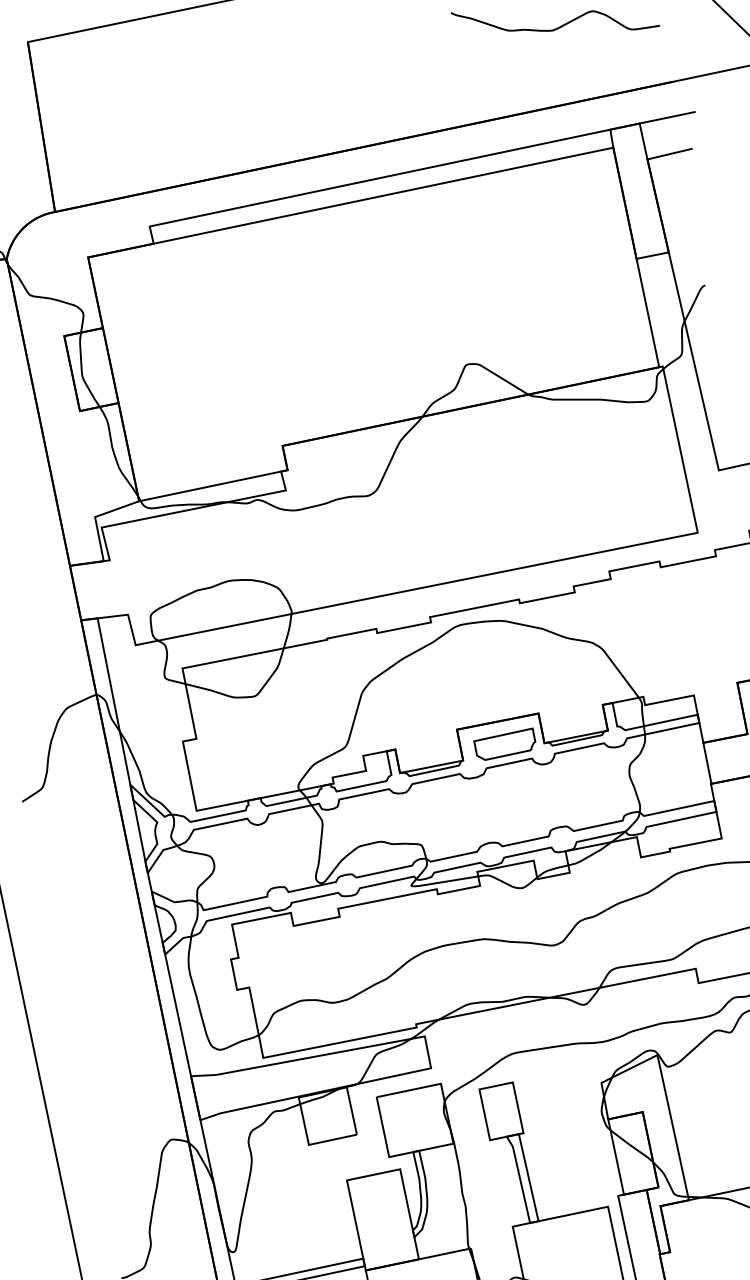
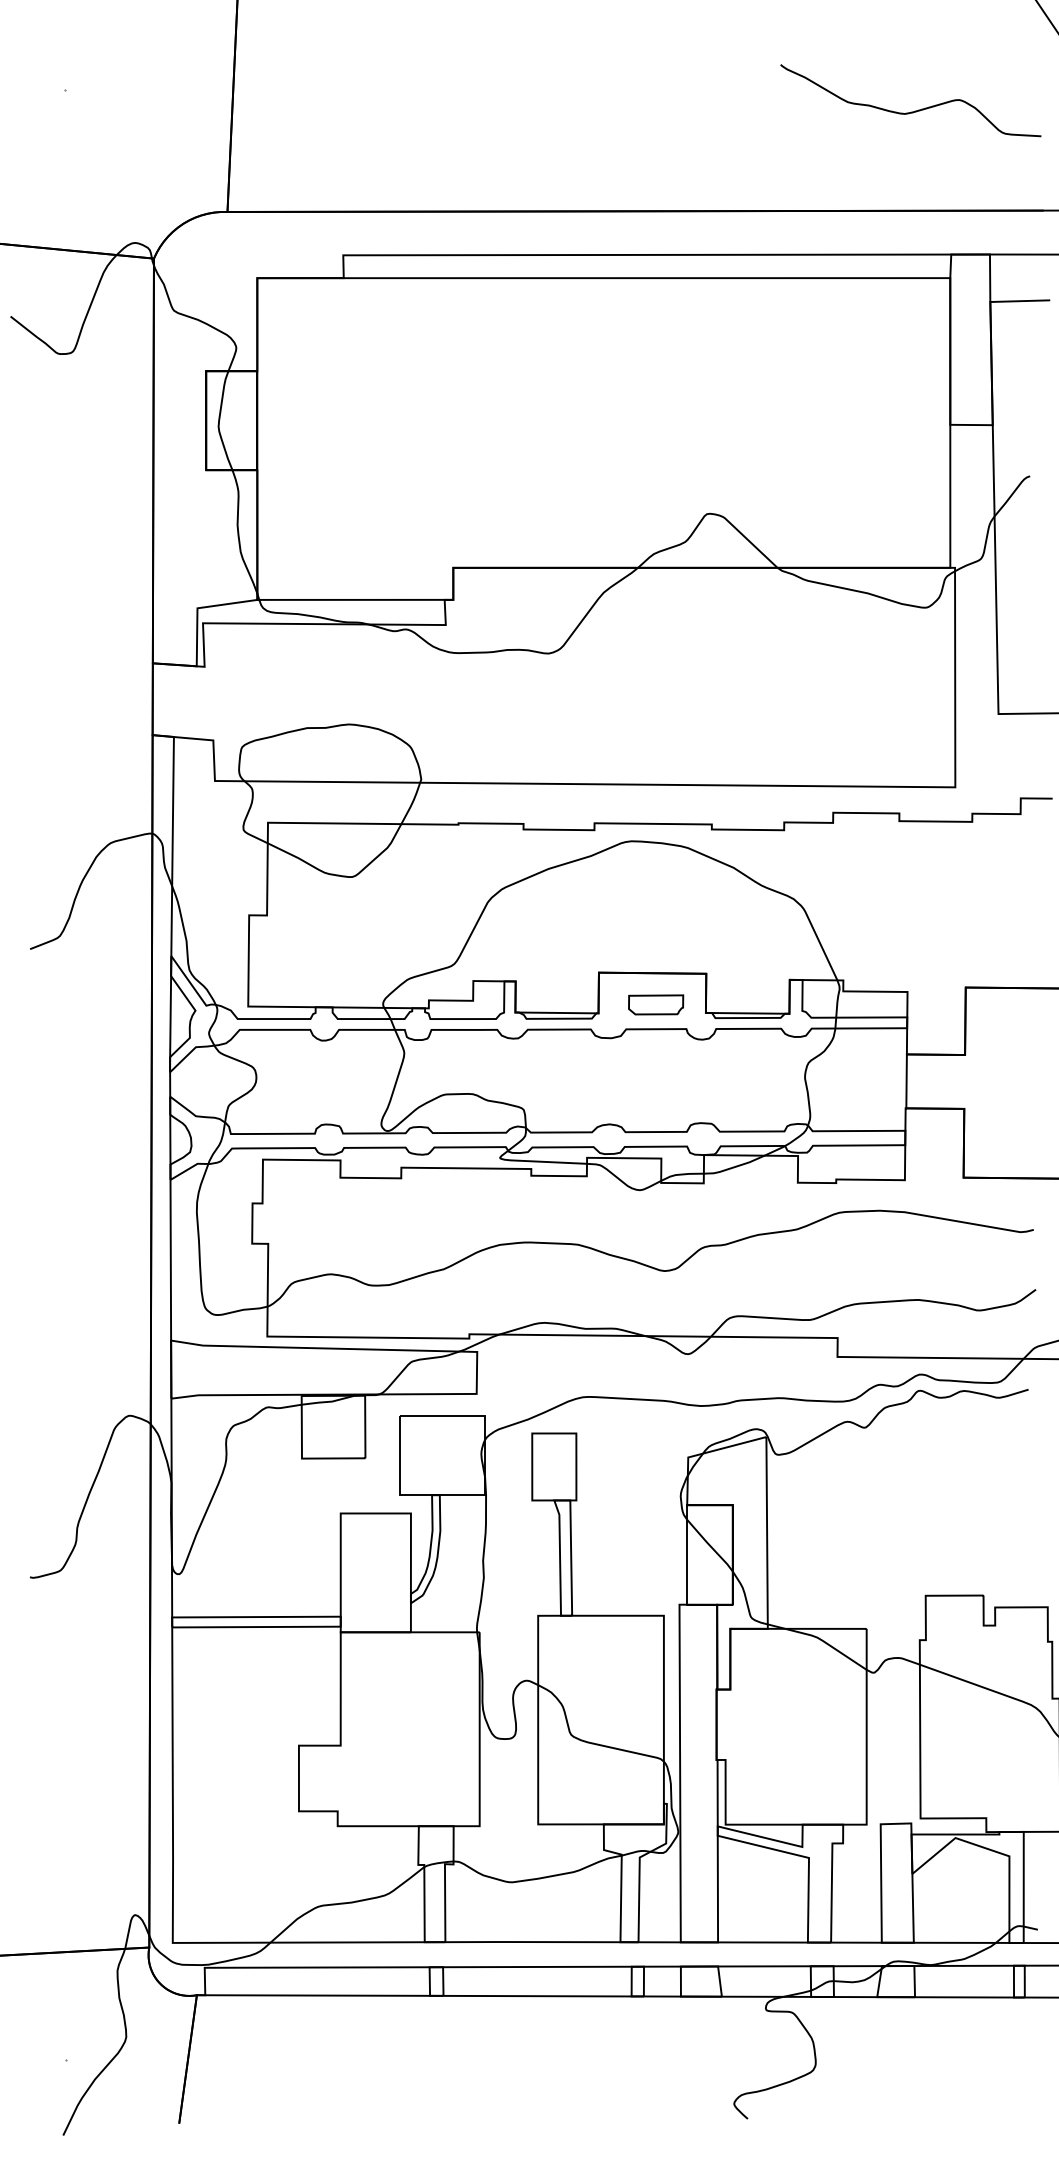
part: (504, 744) -> (655, 1004), size x0.7

